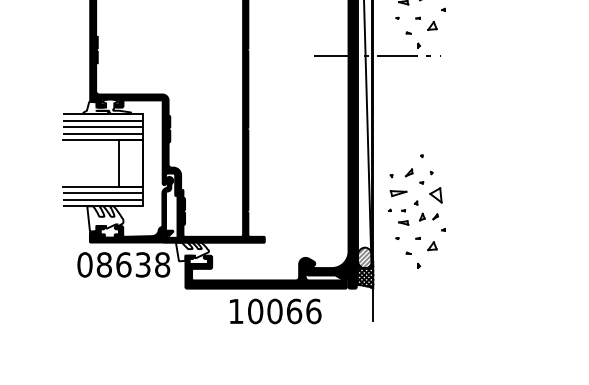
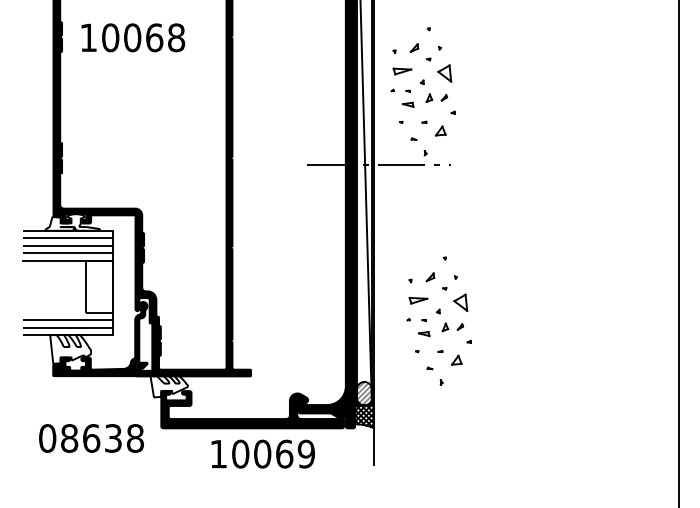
line: (102, 186) -> (67, 312), removed
part: (417, 205) -> (439, 314), moved
text: (123, 264) -> (91, 438), moved
text: (313, 310) -> (306, 453), 10066 -> 10069

